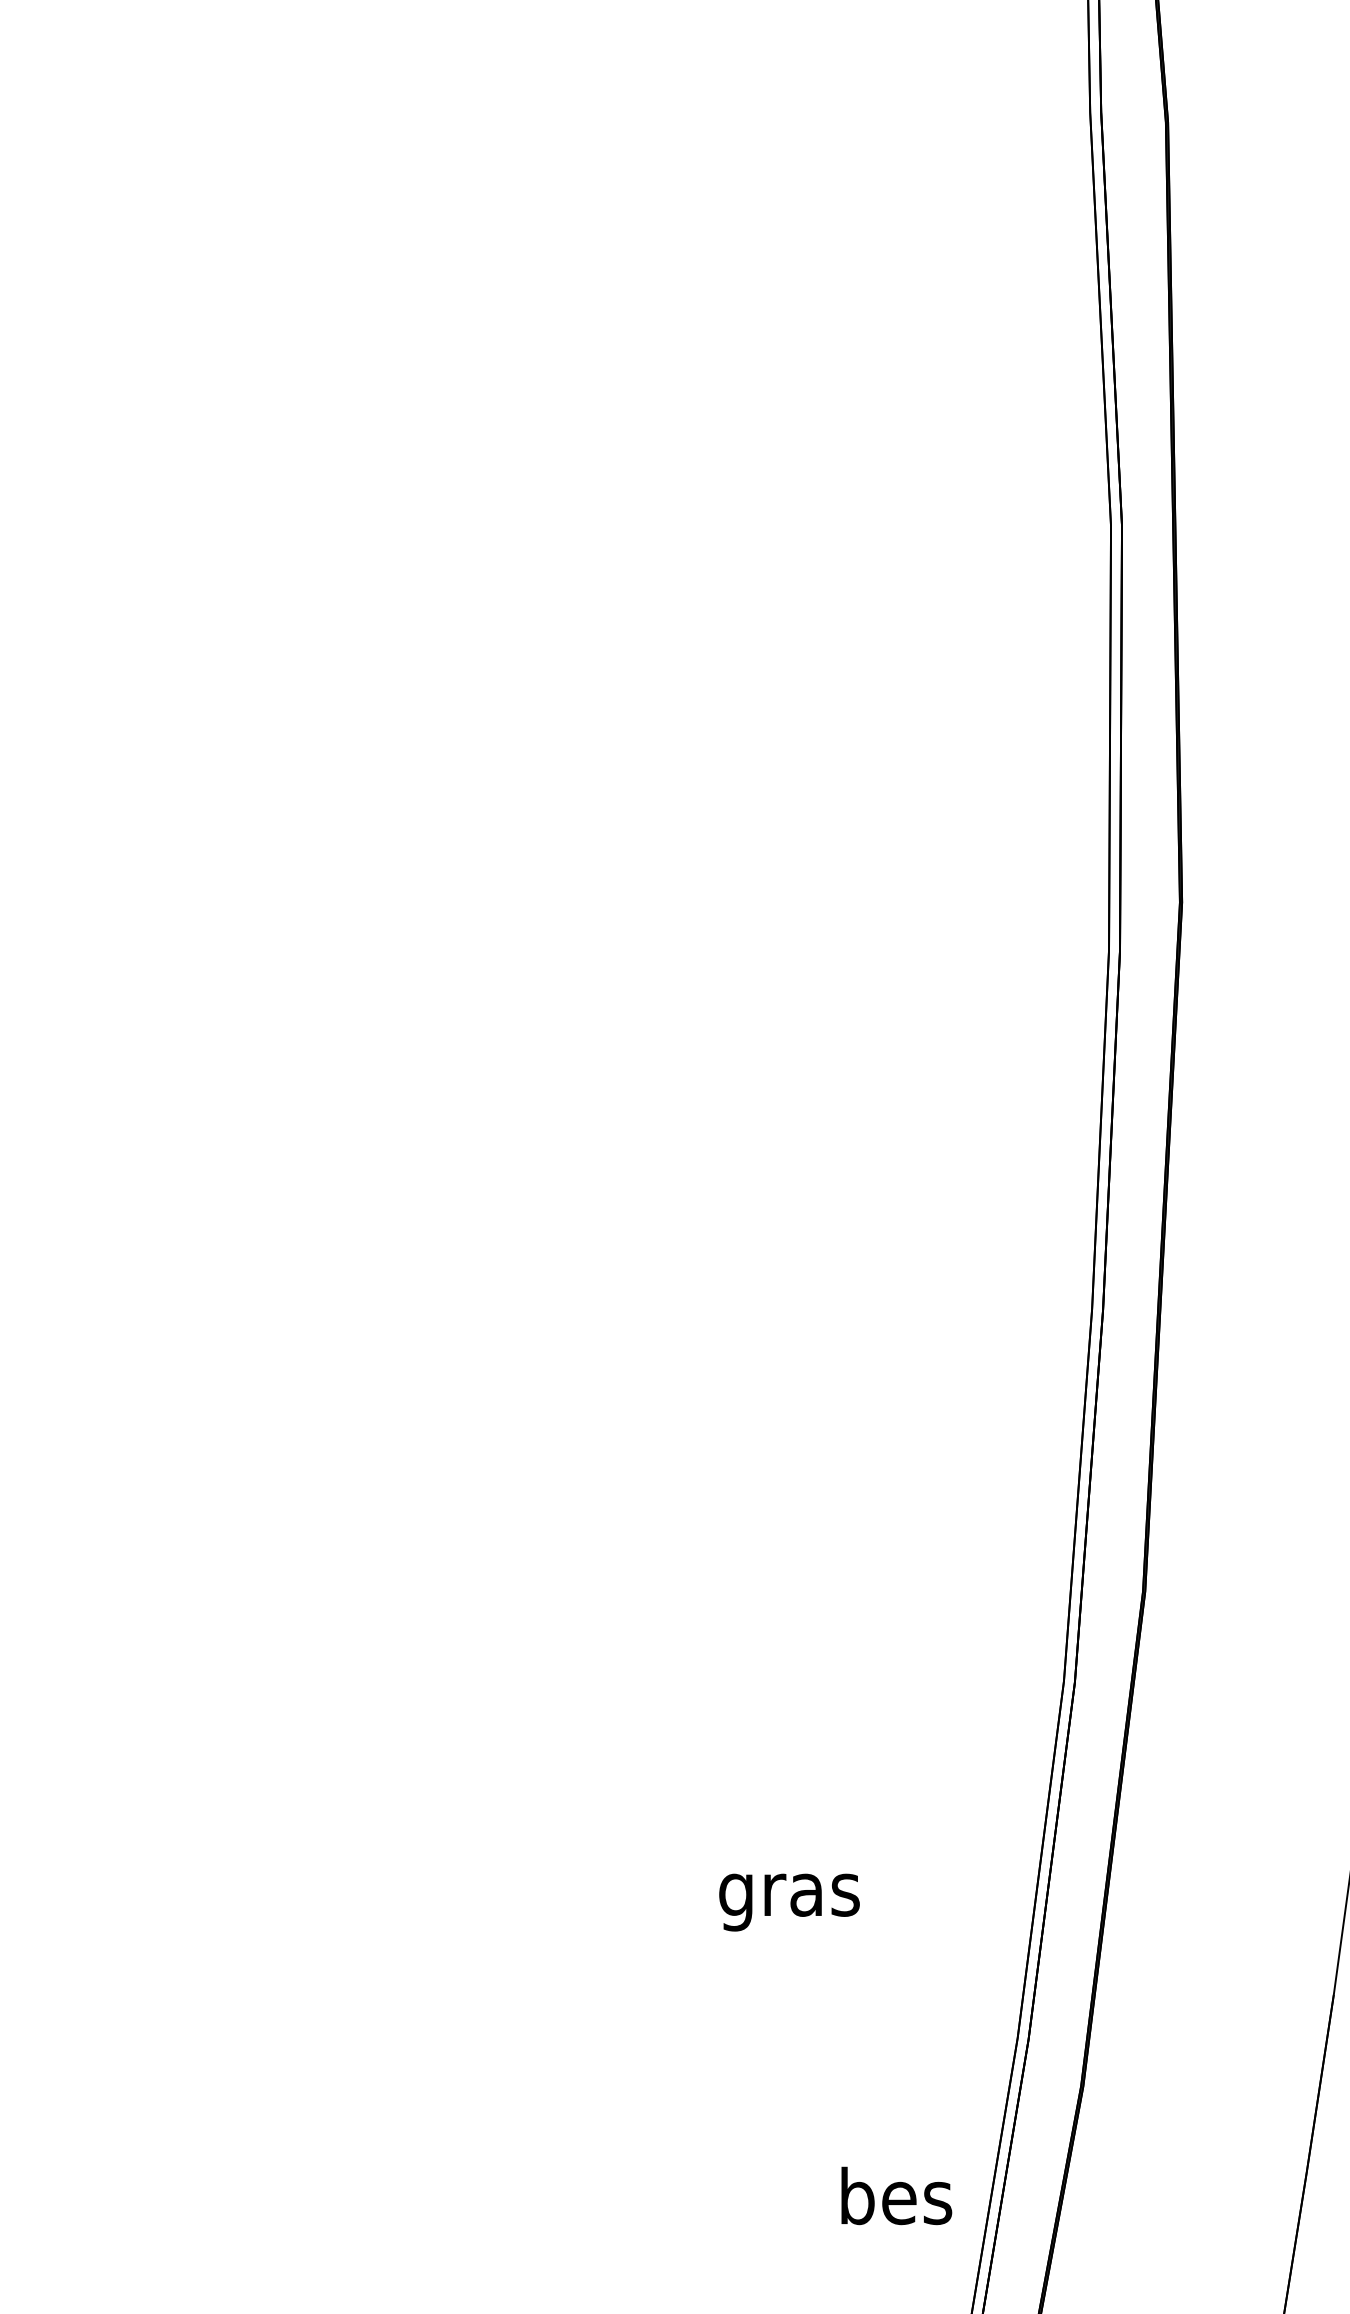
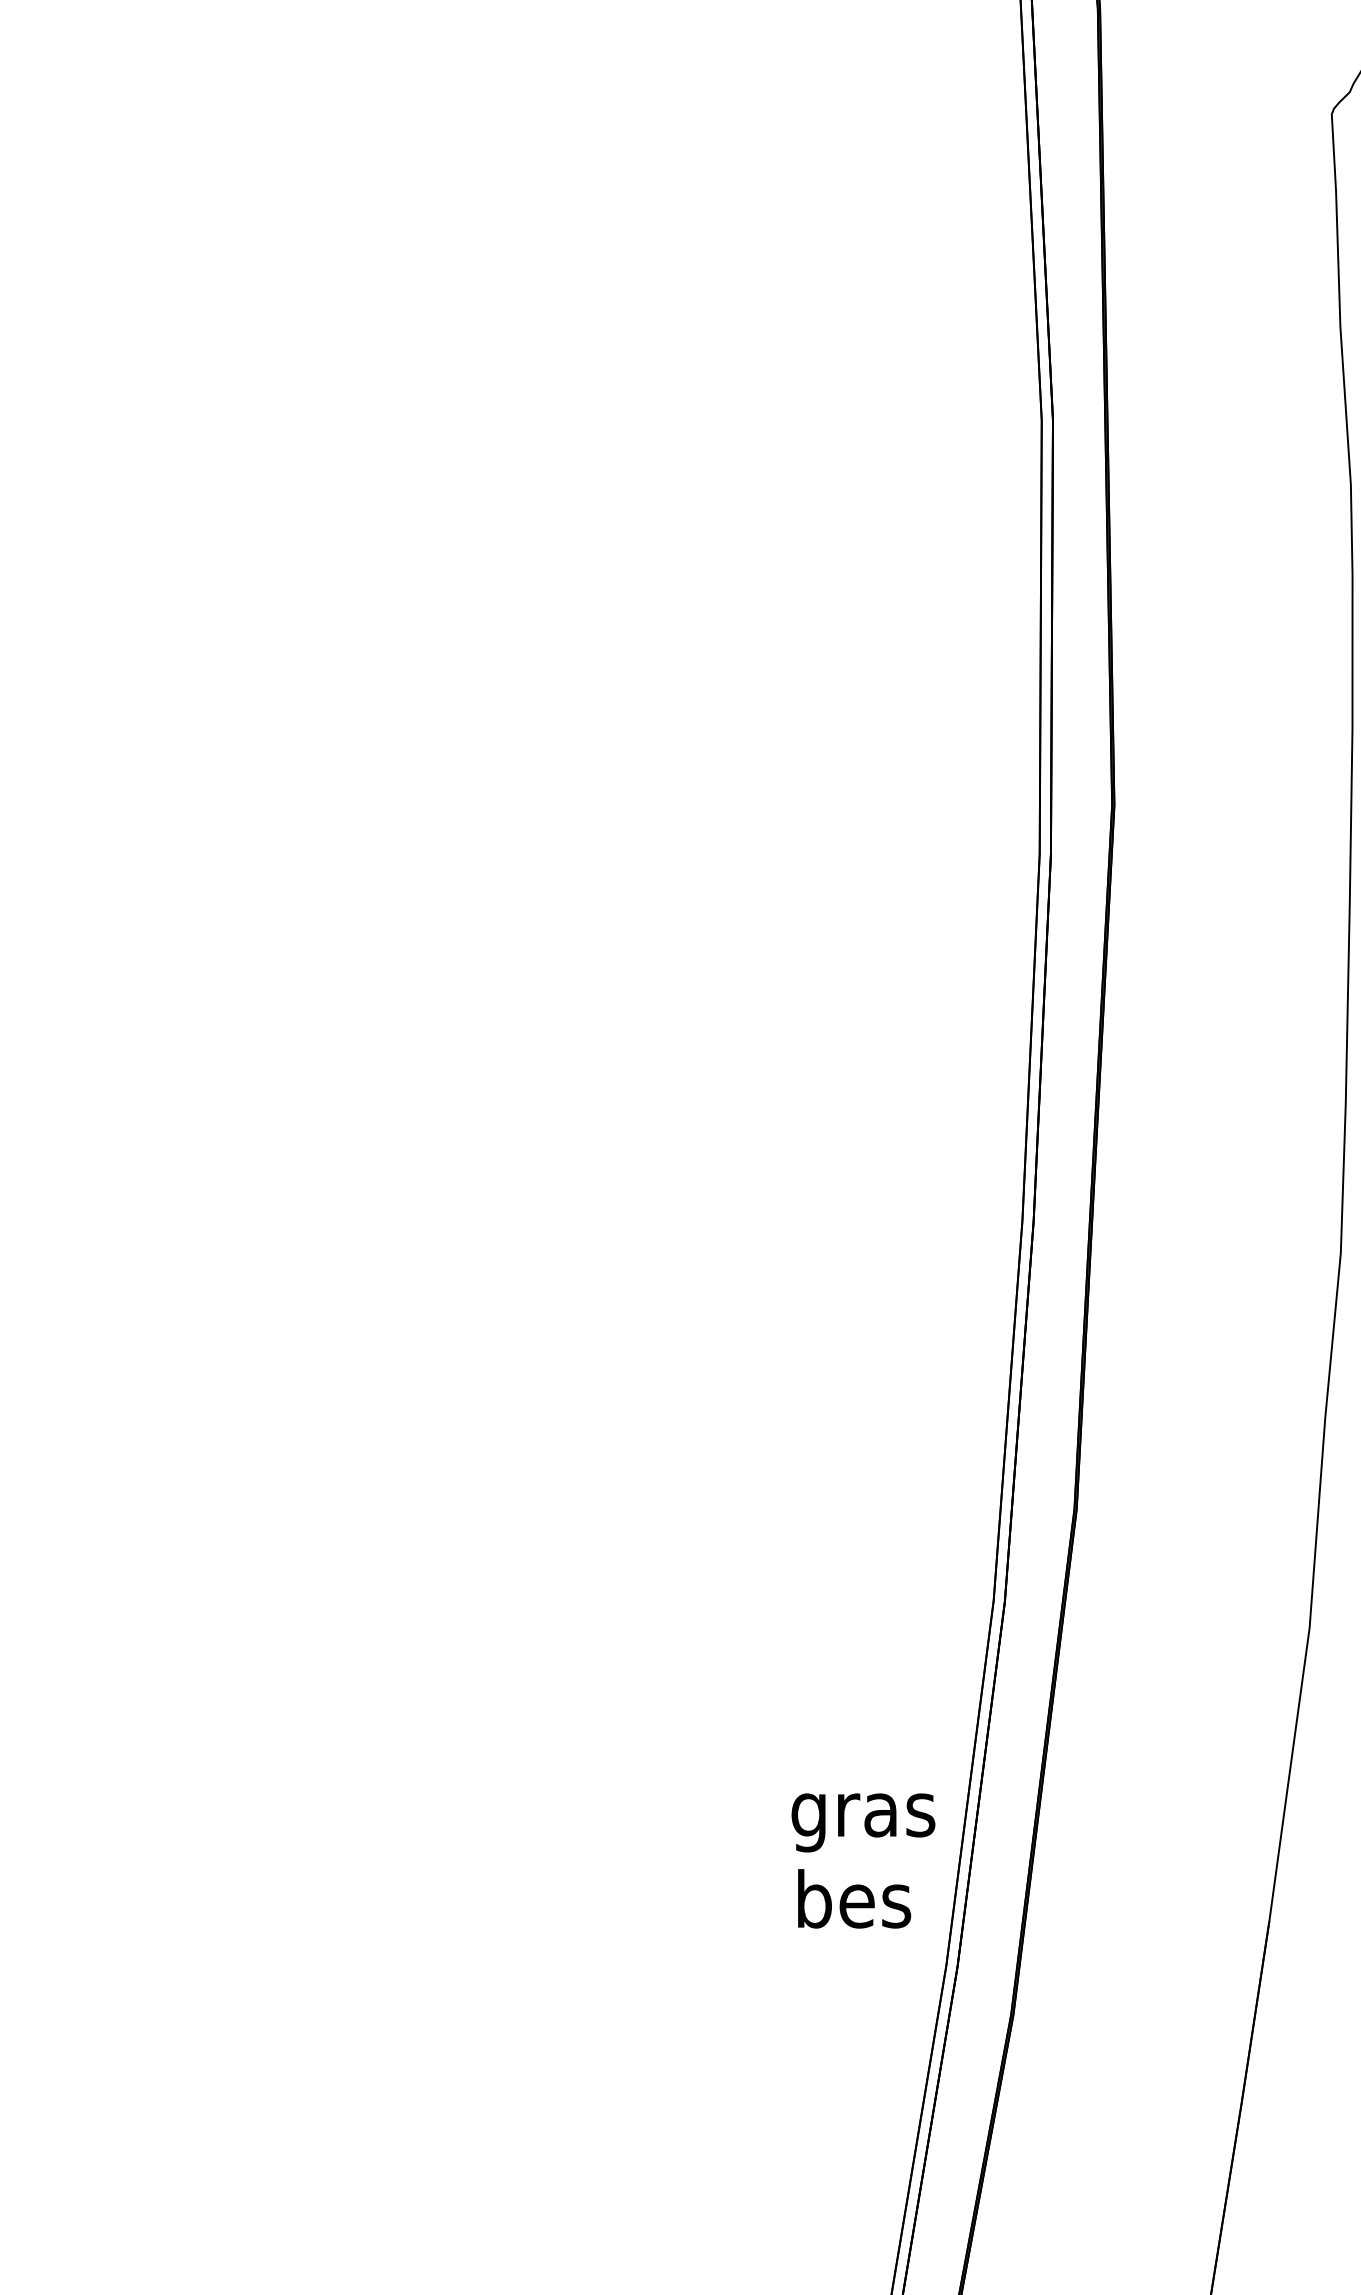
text: (789, 1902) -> (863, 1822), moved
text: (896, 2195) -> (854, 1898), moved

